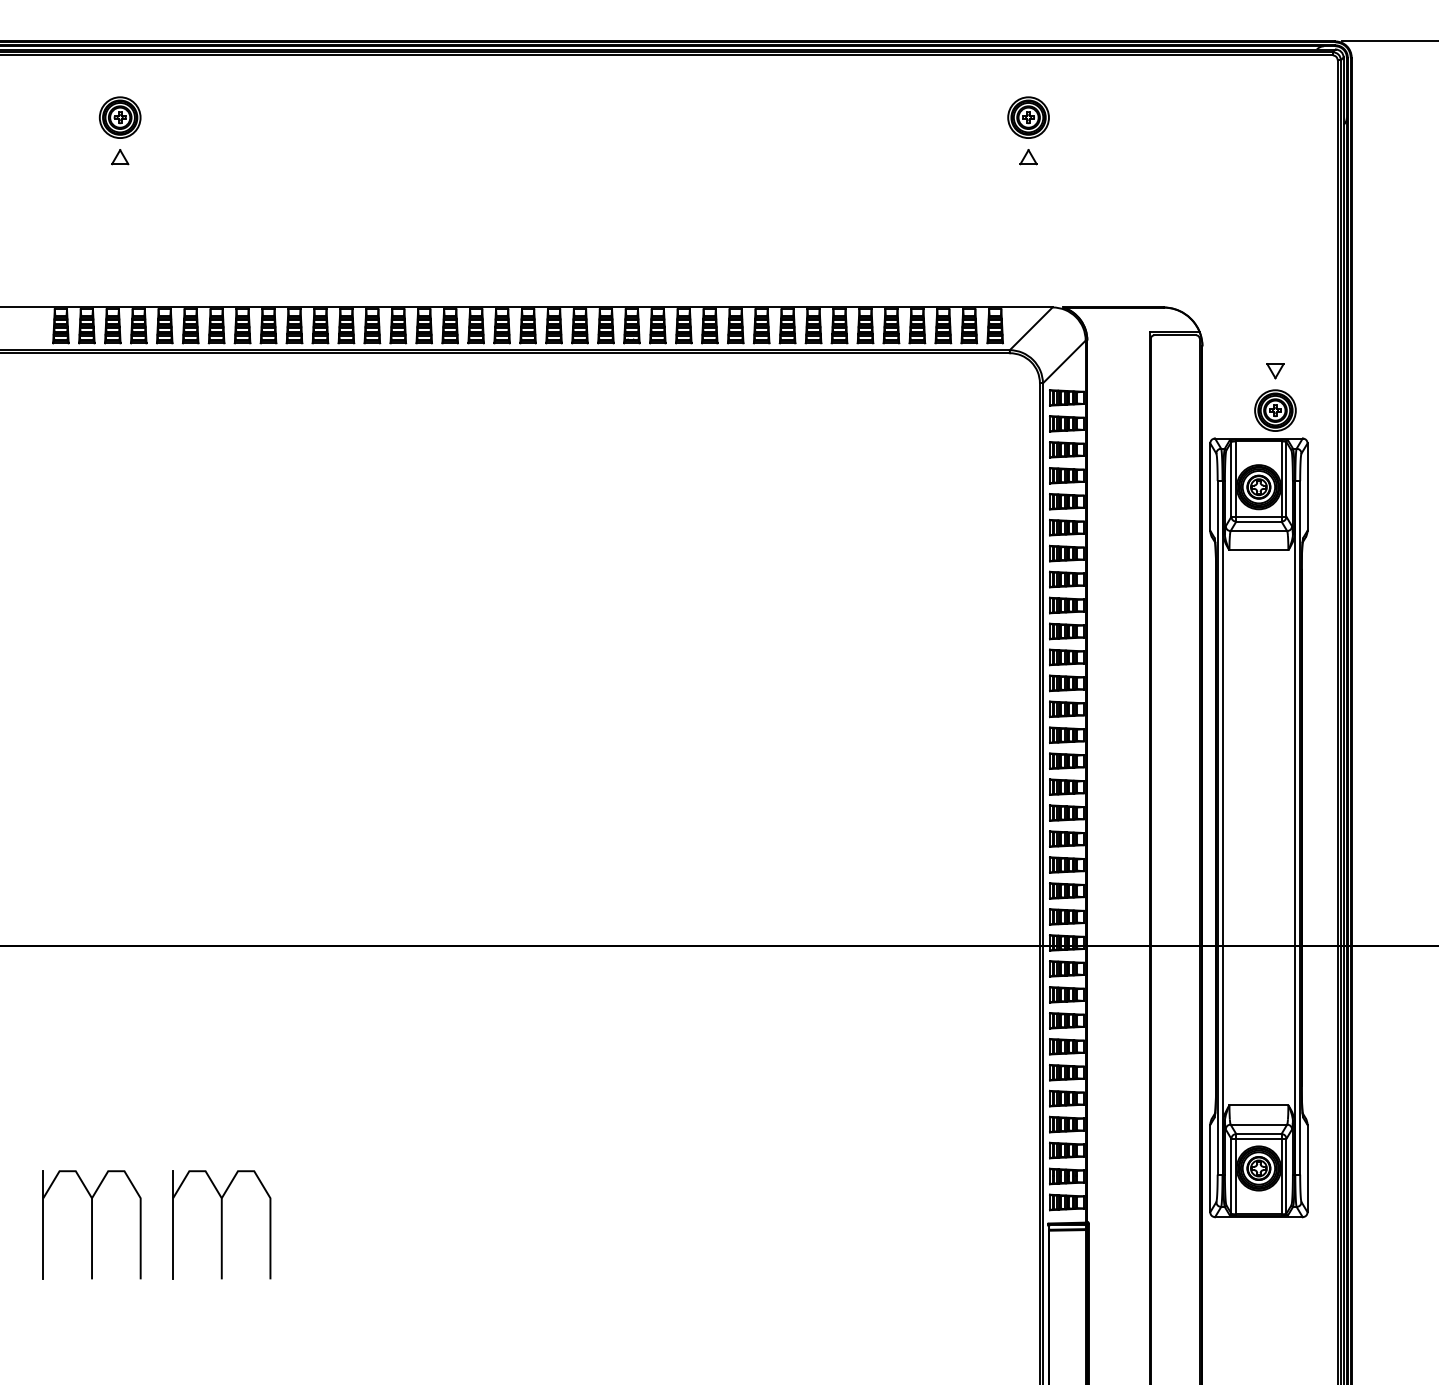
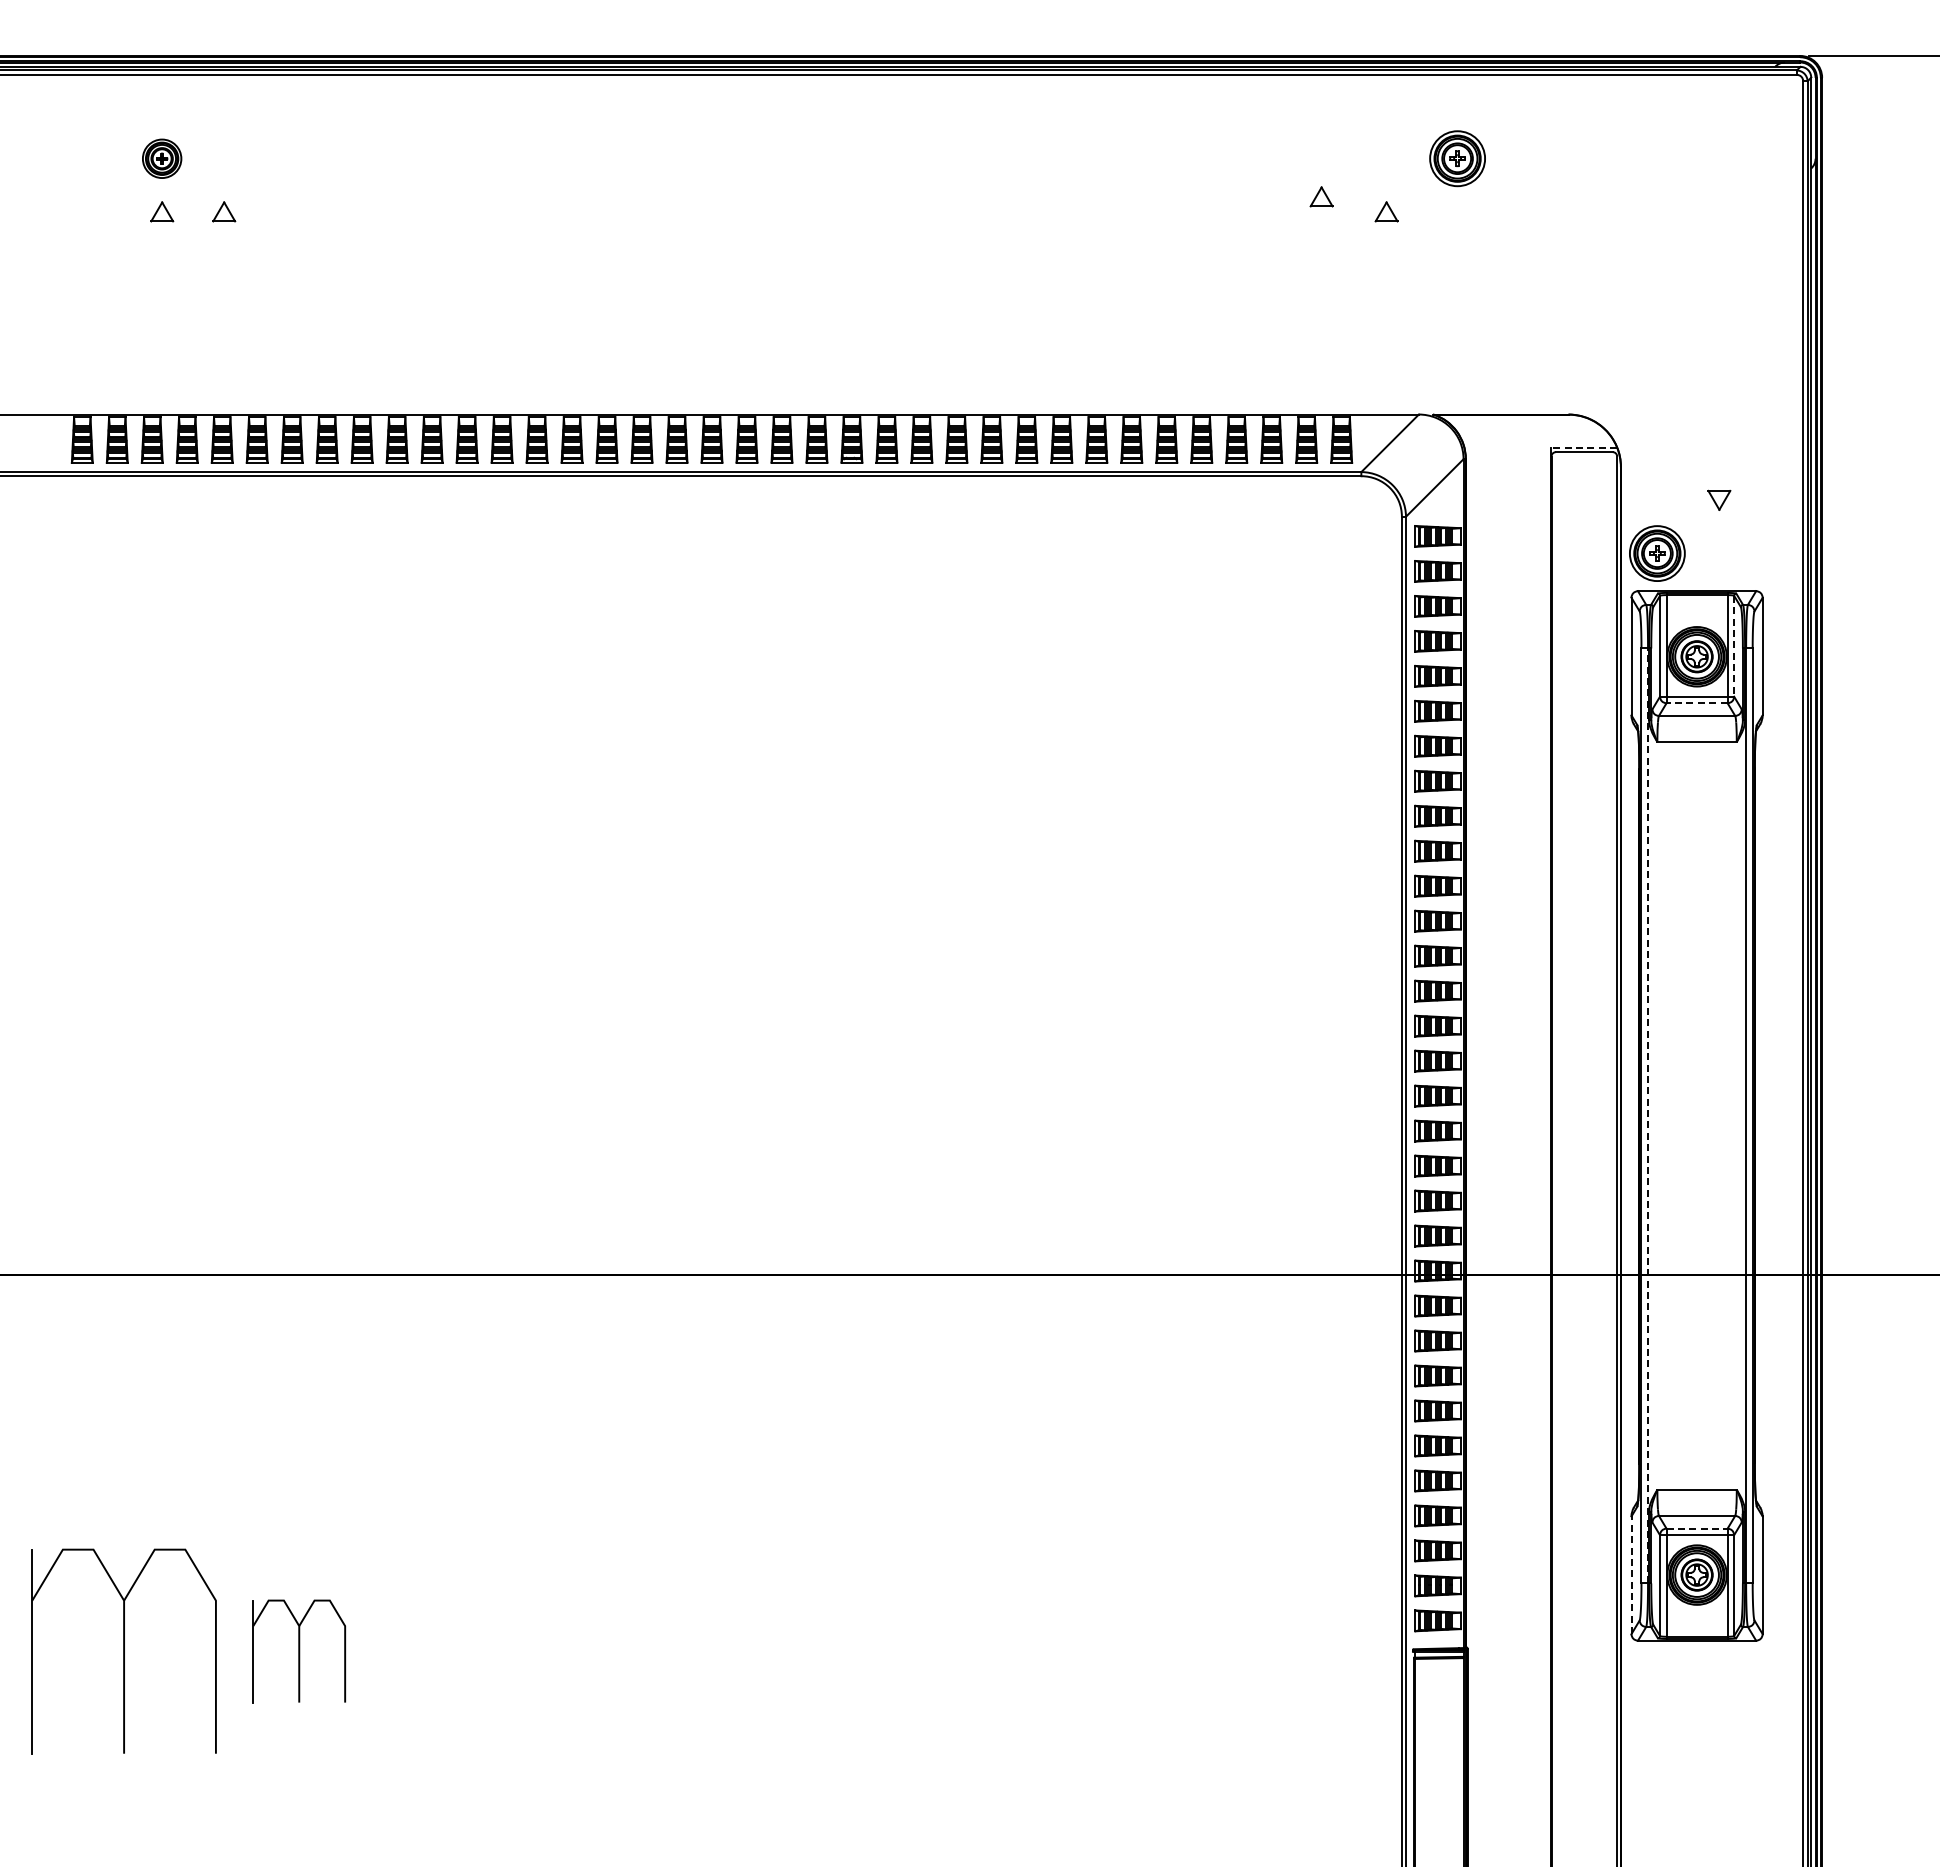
part: (119, 117) -> (161, 158), size x0.7
part: (1028, 117) -> (1457, 158), moved
part: (980, 145) -> (1321, 196), added
part: (166, 156) -> (224, 211), added
line: (1174, 331) -> (1583, 447), solid -> dashed
part: (1275, 410) -> (1657, 553), moved
line: (1286, 479) -> (1734, 646), solid -> dashed
line: (1259, 521) -> (1697, 703), solid -> dashed
line: (1222, 827) -> (1648, 1115), solid -> dashed
line: (1259, 1133) -> (1697, 1528), solid -> dashed
line: (1210, 1168) -> (1631, 1575), solid -> dashed
part: (92, 1225) -> (124, 1651), size x1.4
part: (222, 1225) -> (299, 1651), size x0.7

